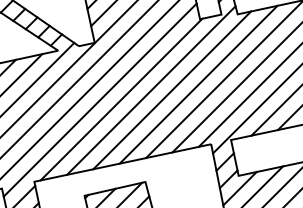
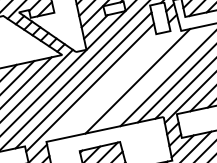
line: (198, 84) -> (155, 77), removed
line: (150, 90) -> (123, 81), removed
line: (120, 98) -> (103, 86), removed

